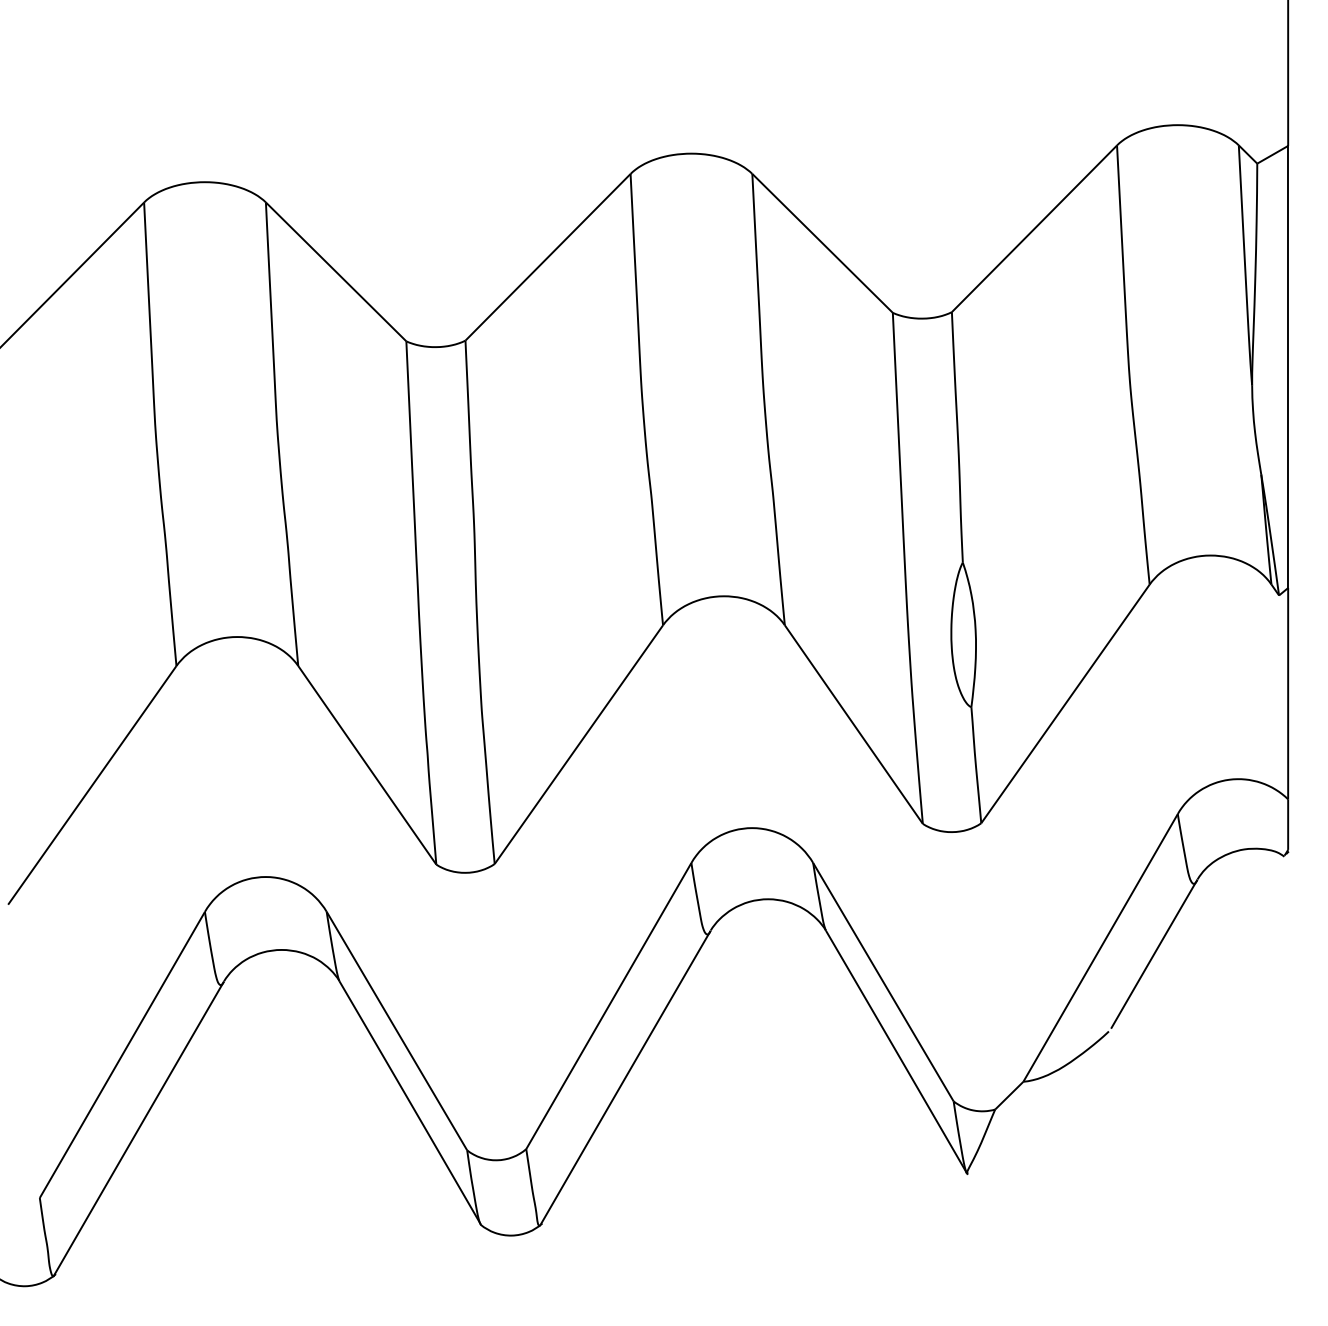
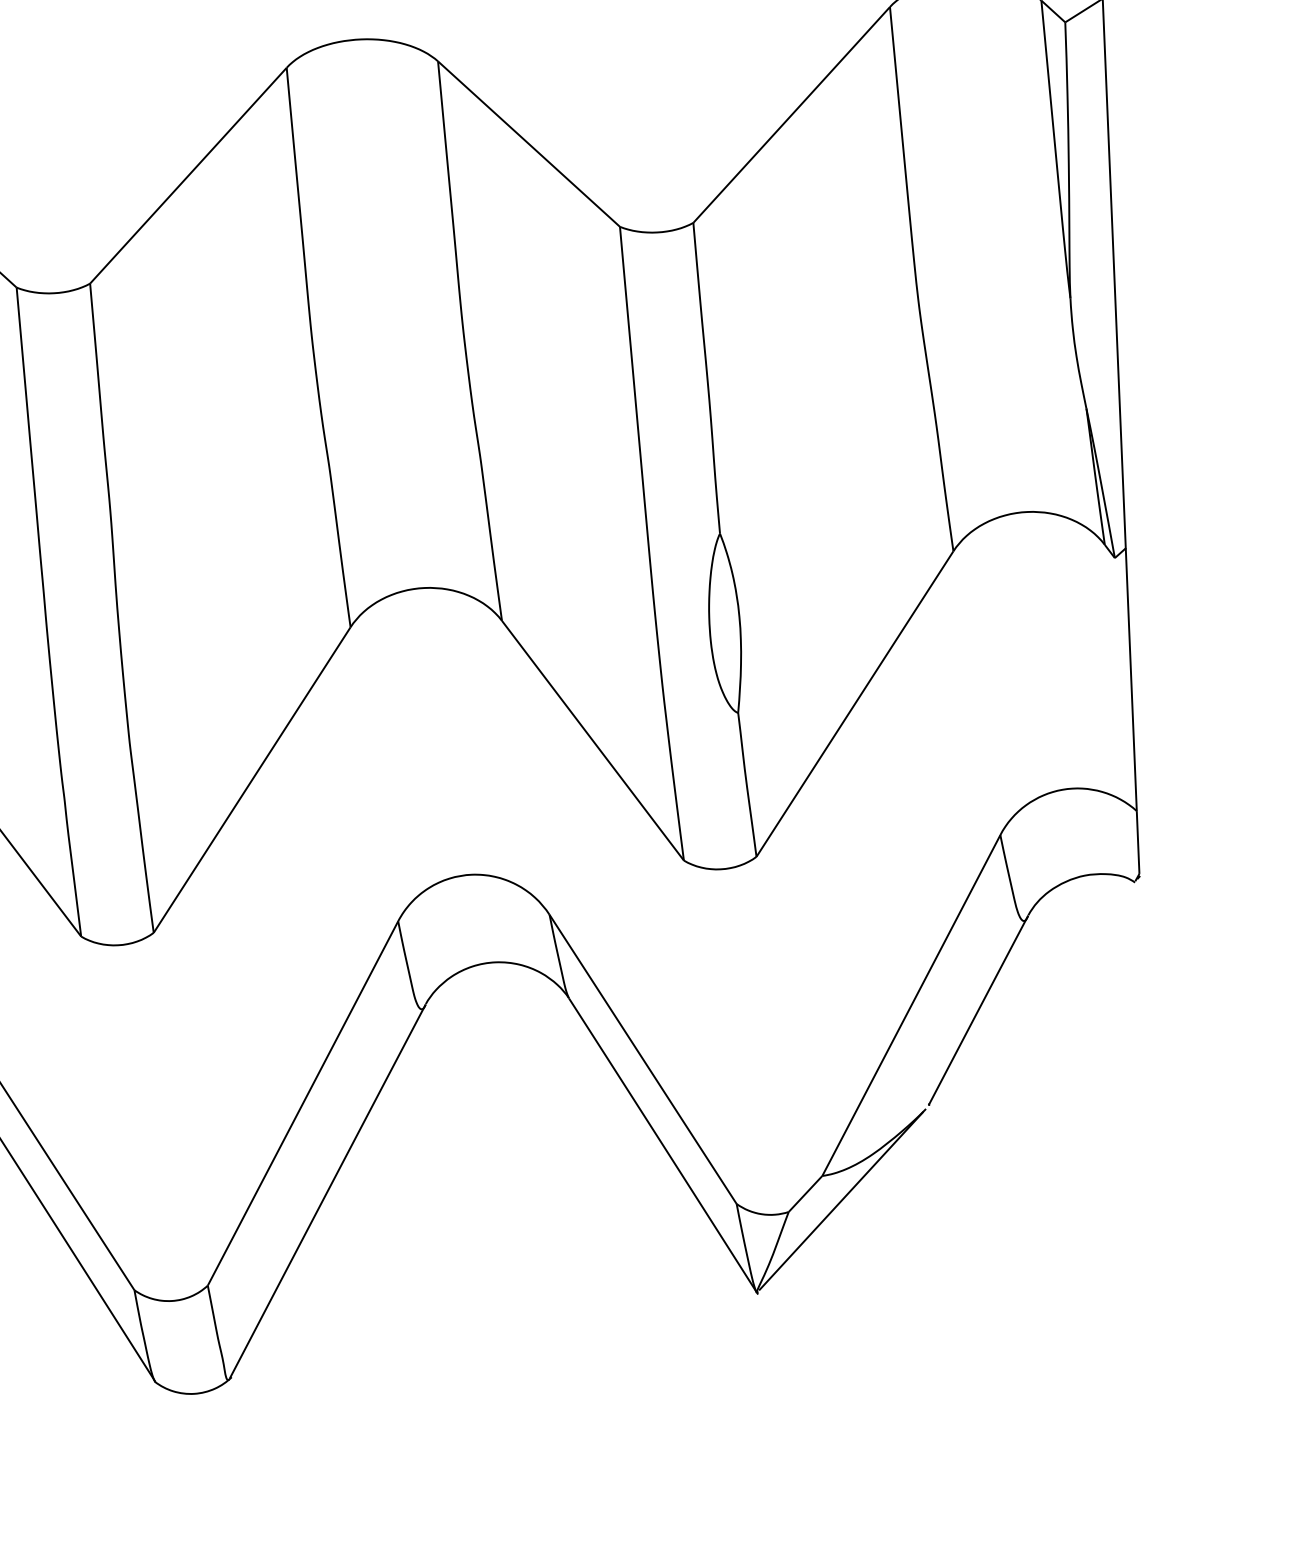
line: (1037, 1102) -> (840, 1200), added

